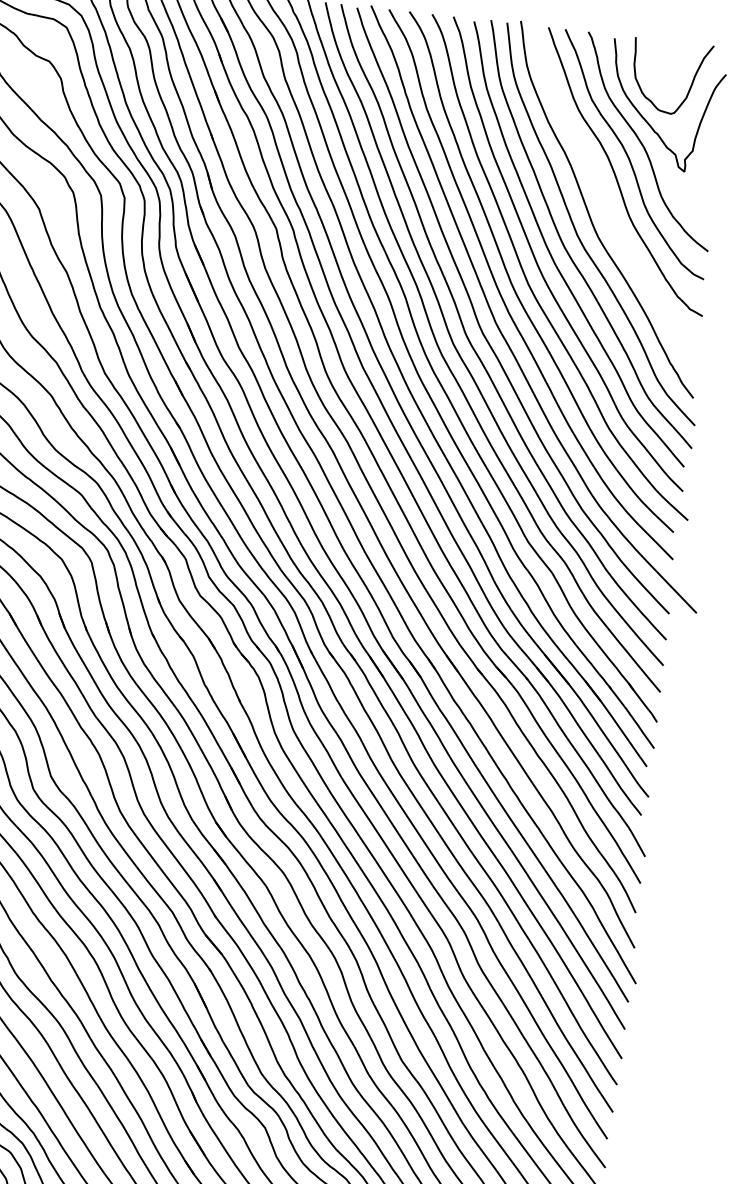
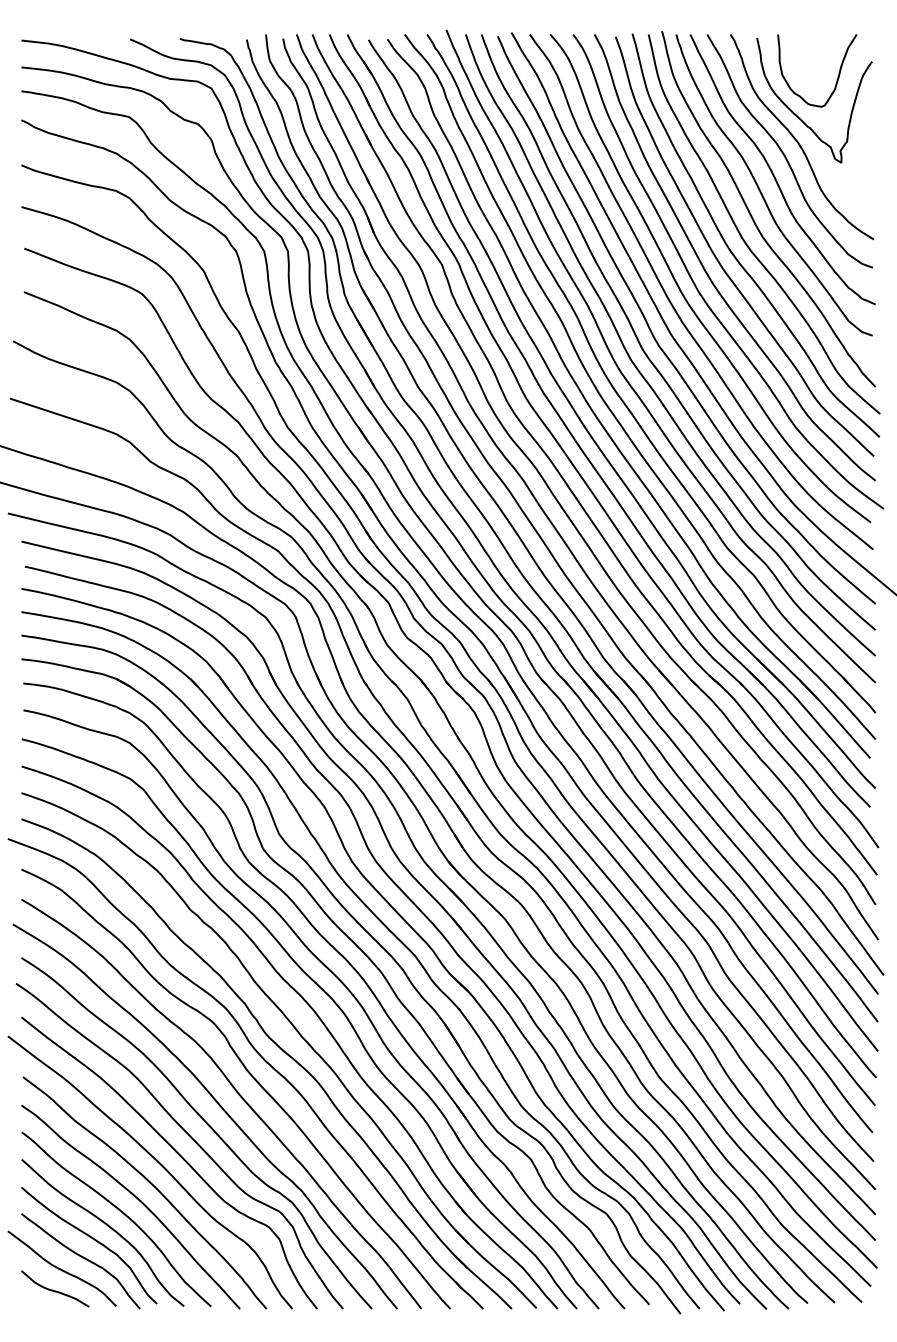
curve: (601, 191) -> (761, 191), added

